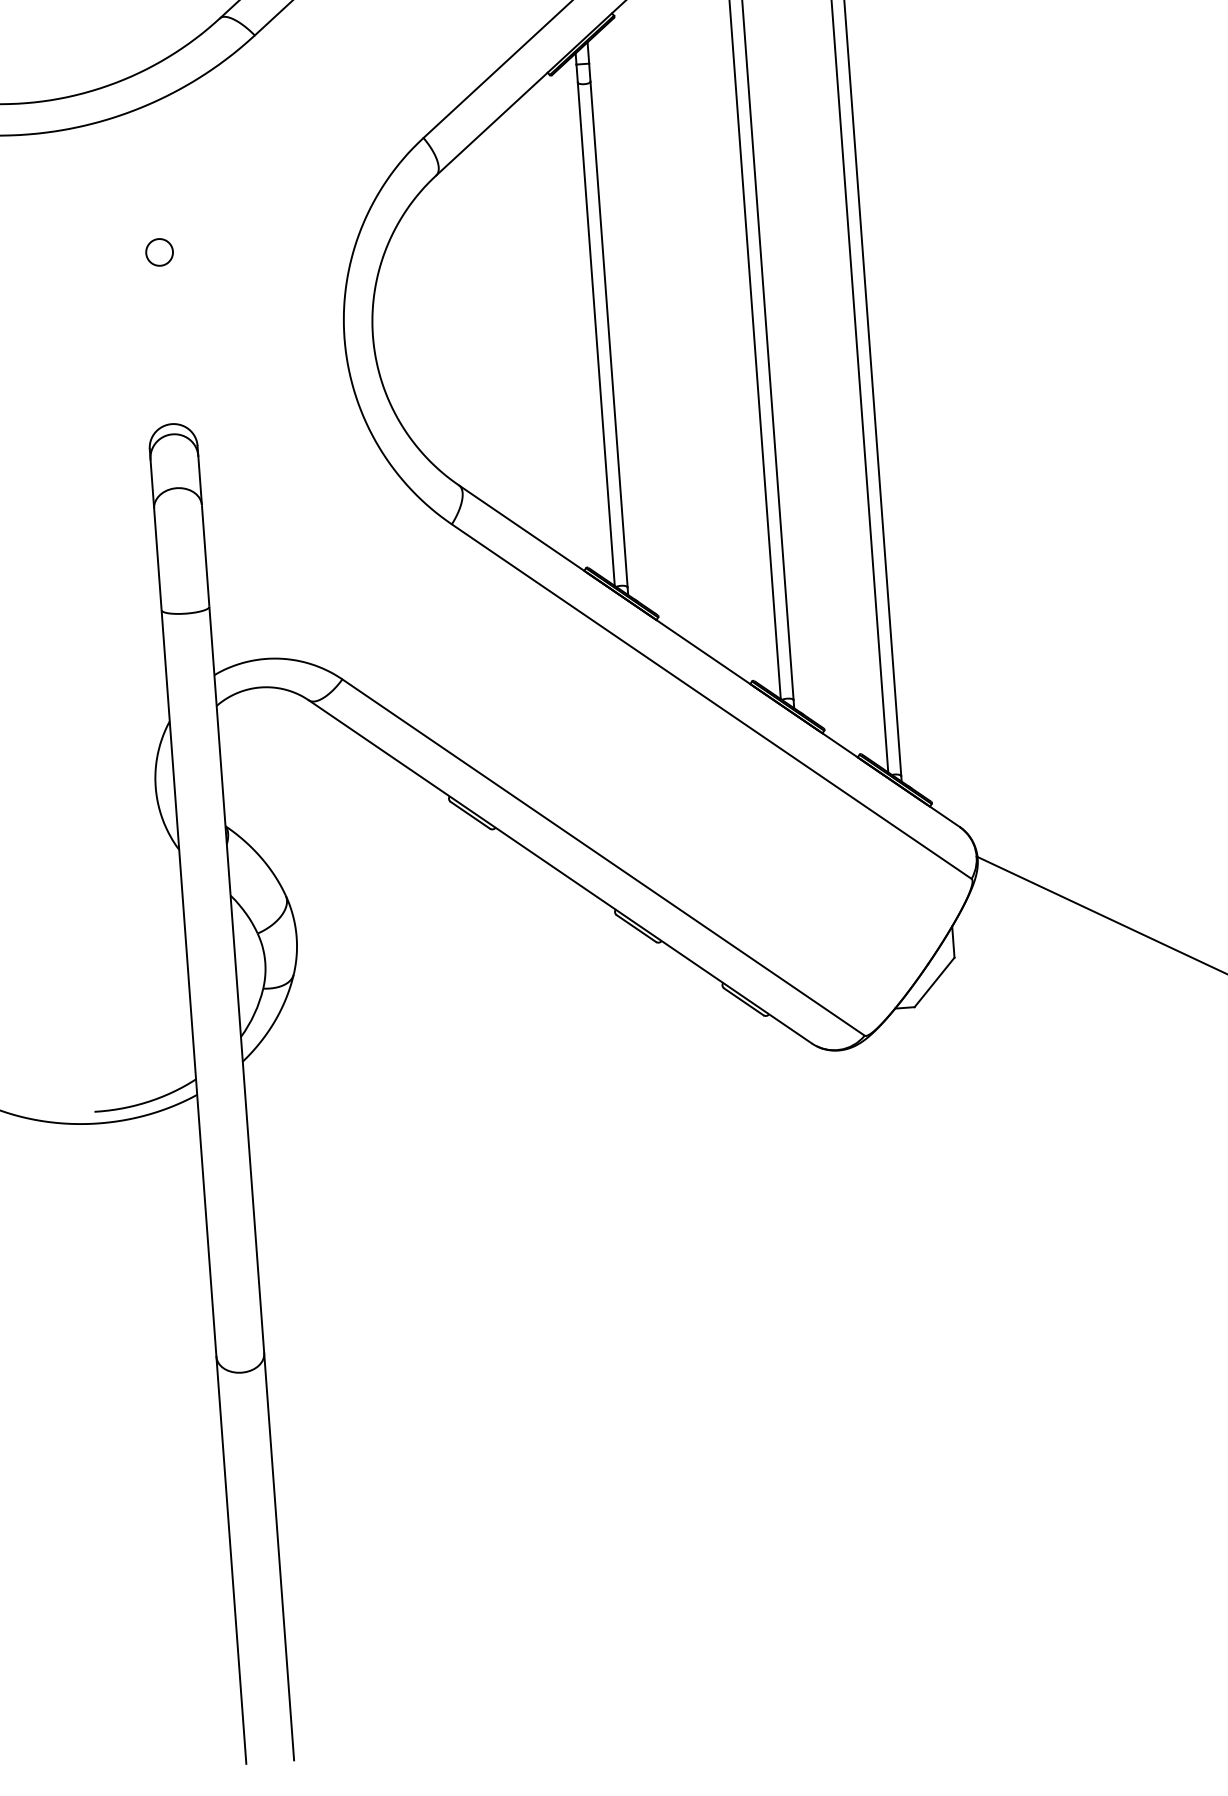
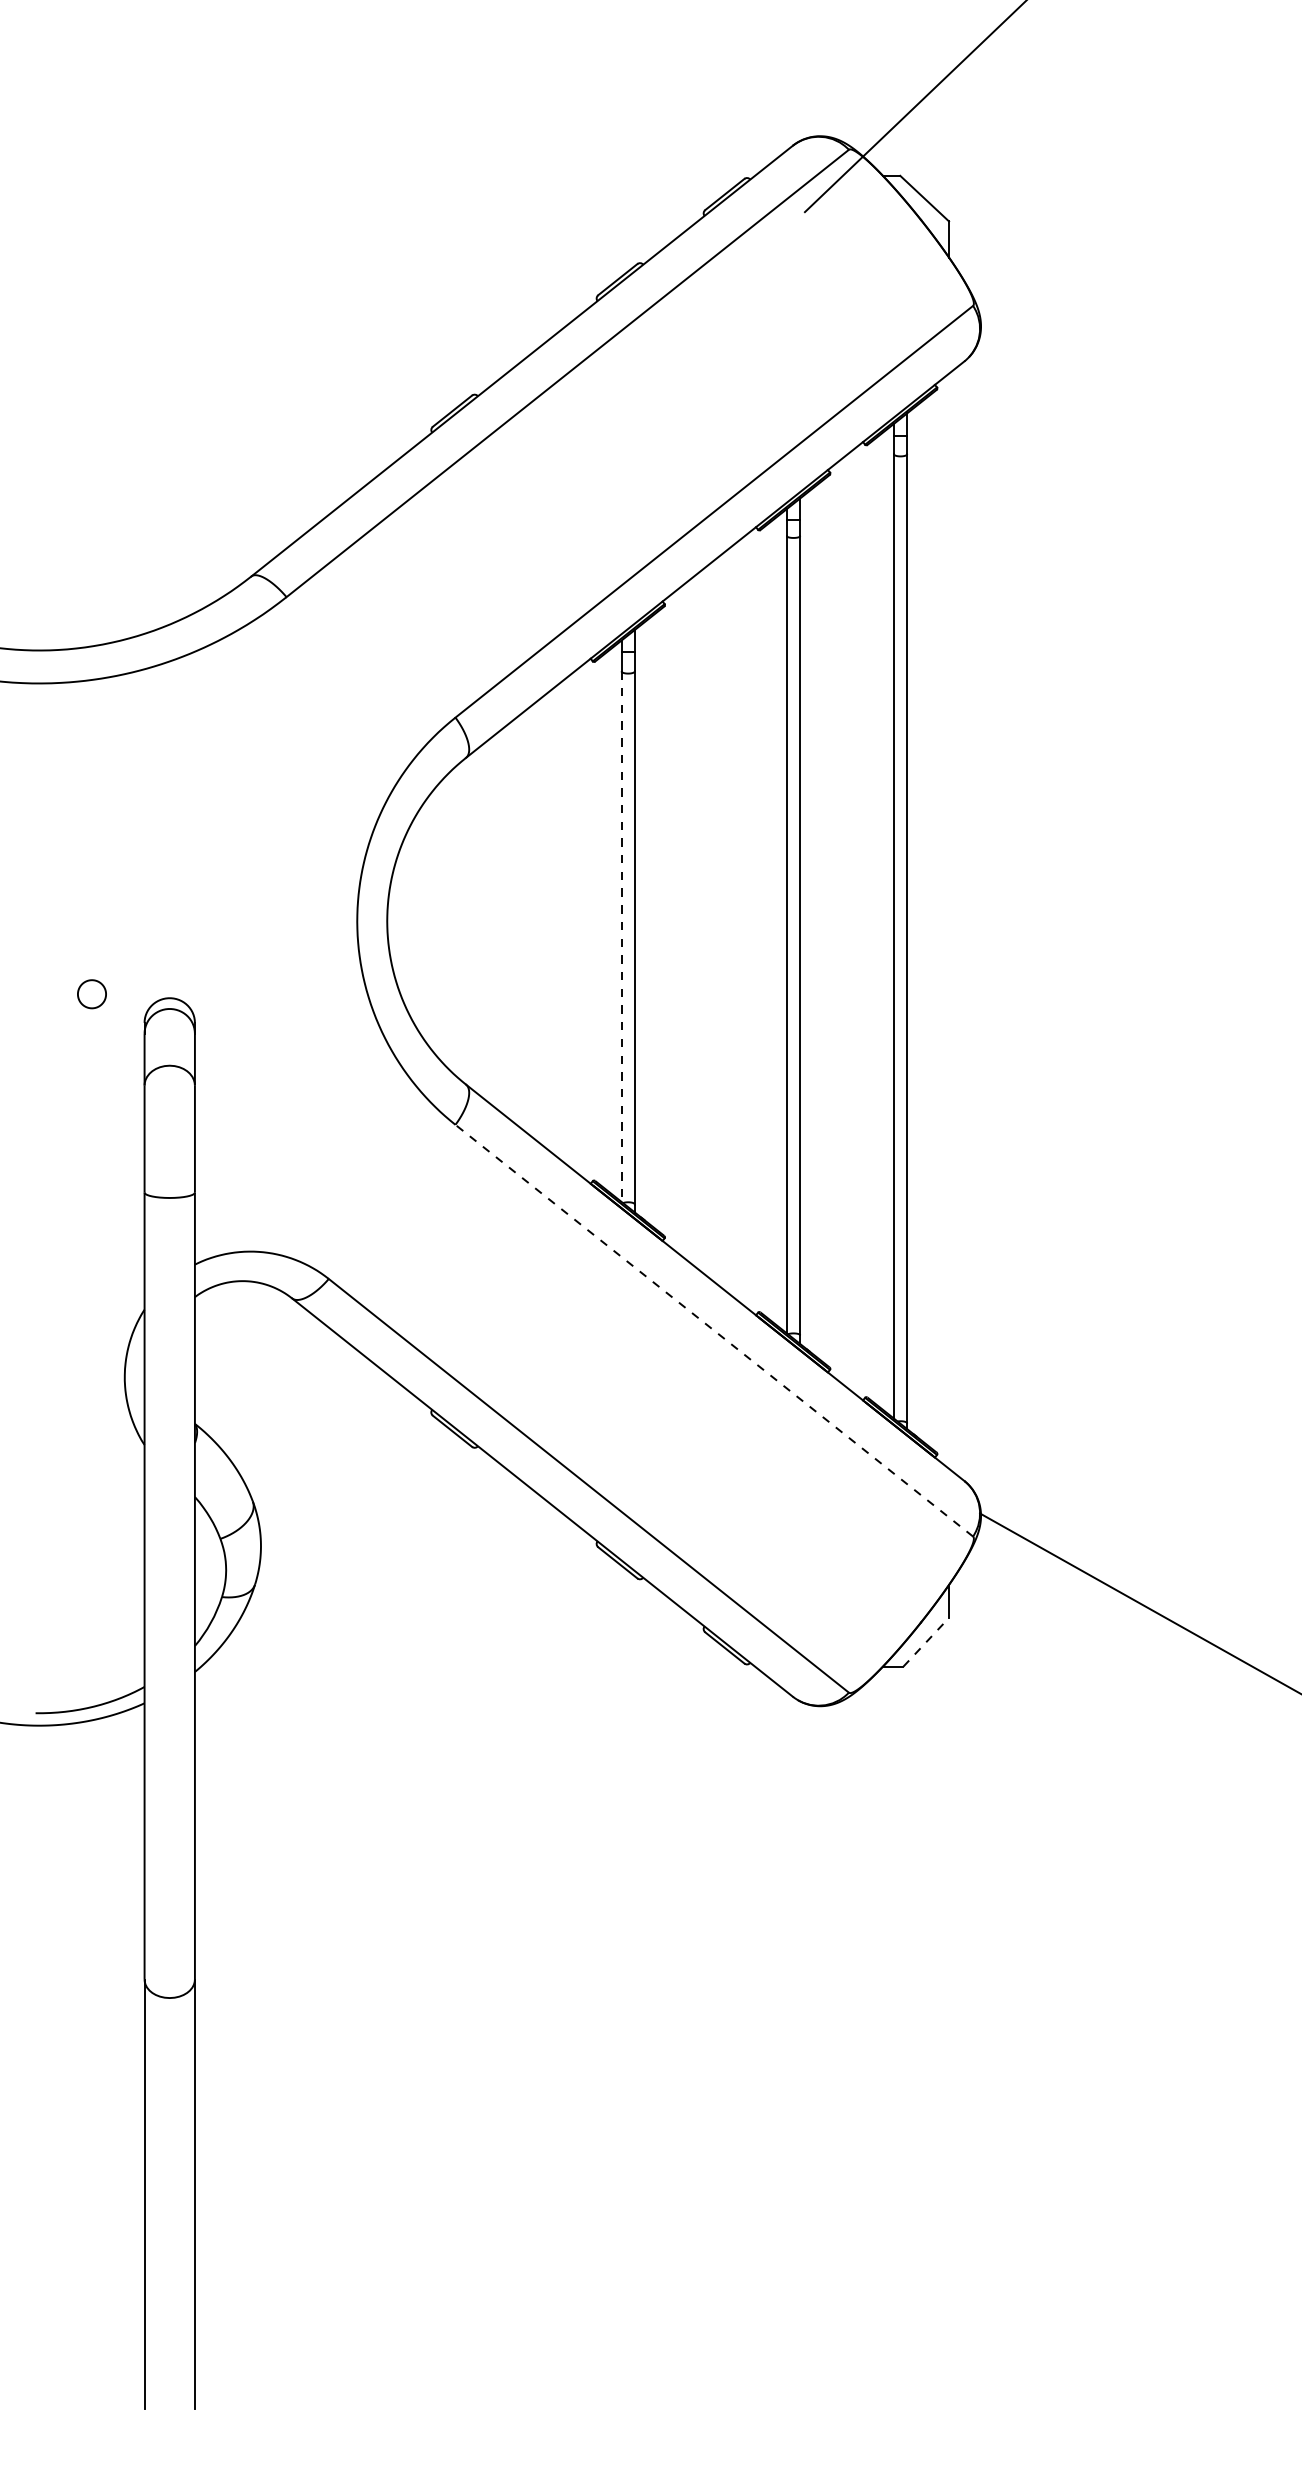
part: (159, 252) -> (91, 994), moved
line: (596, 335) -> (621, 937), solid -> dashed
line: (711, 701) -> (714, 1330), solid -> dashed
line: (934, 981) -> (926, 1641), solid -> dashed

